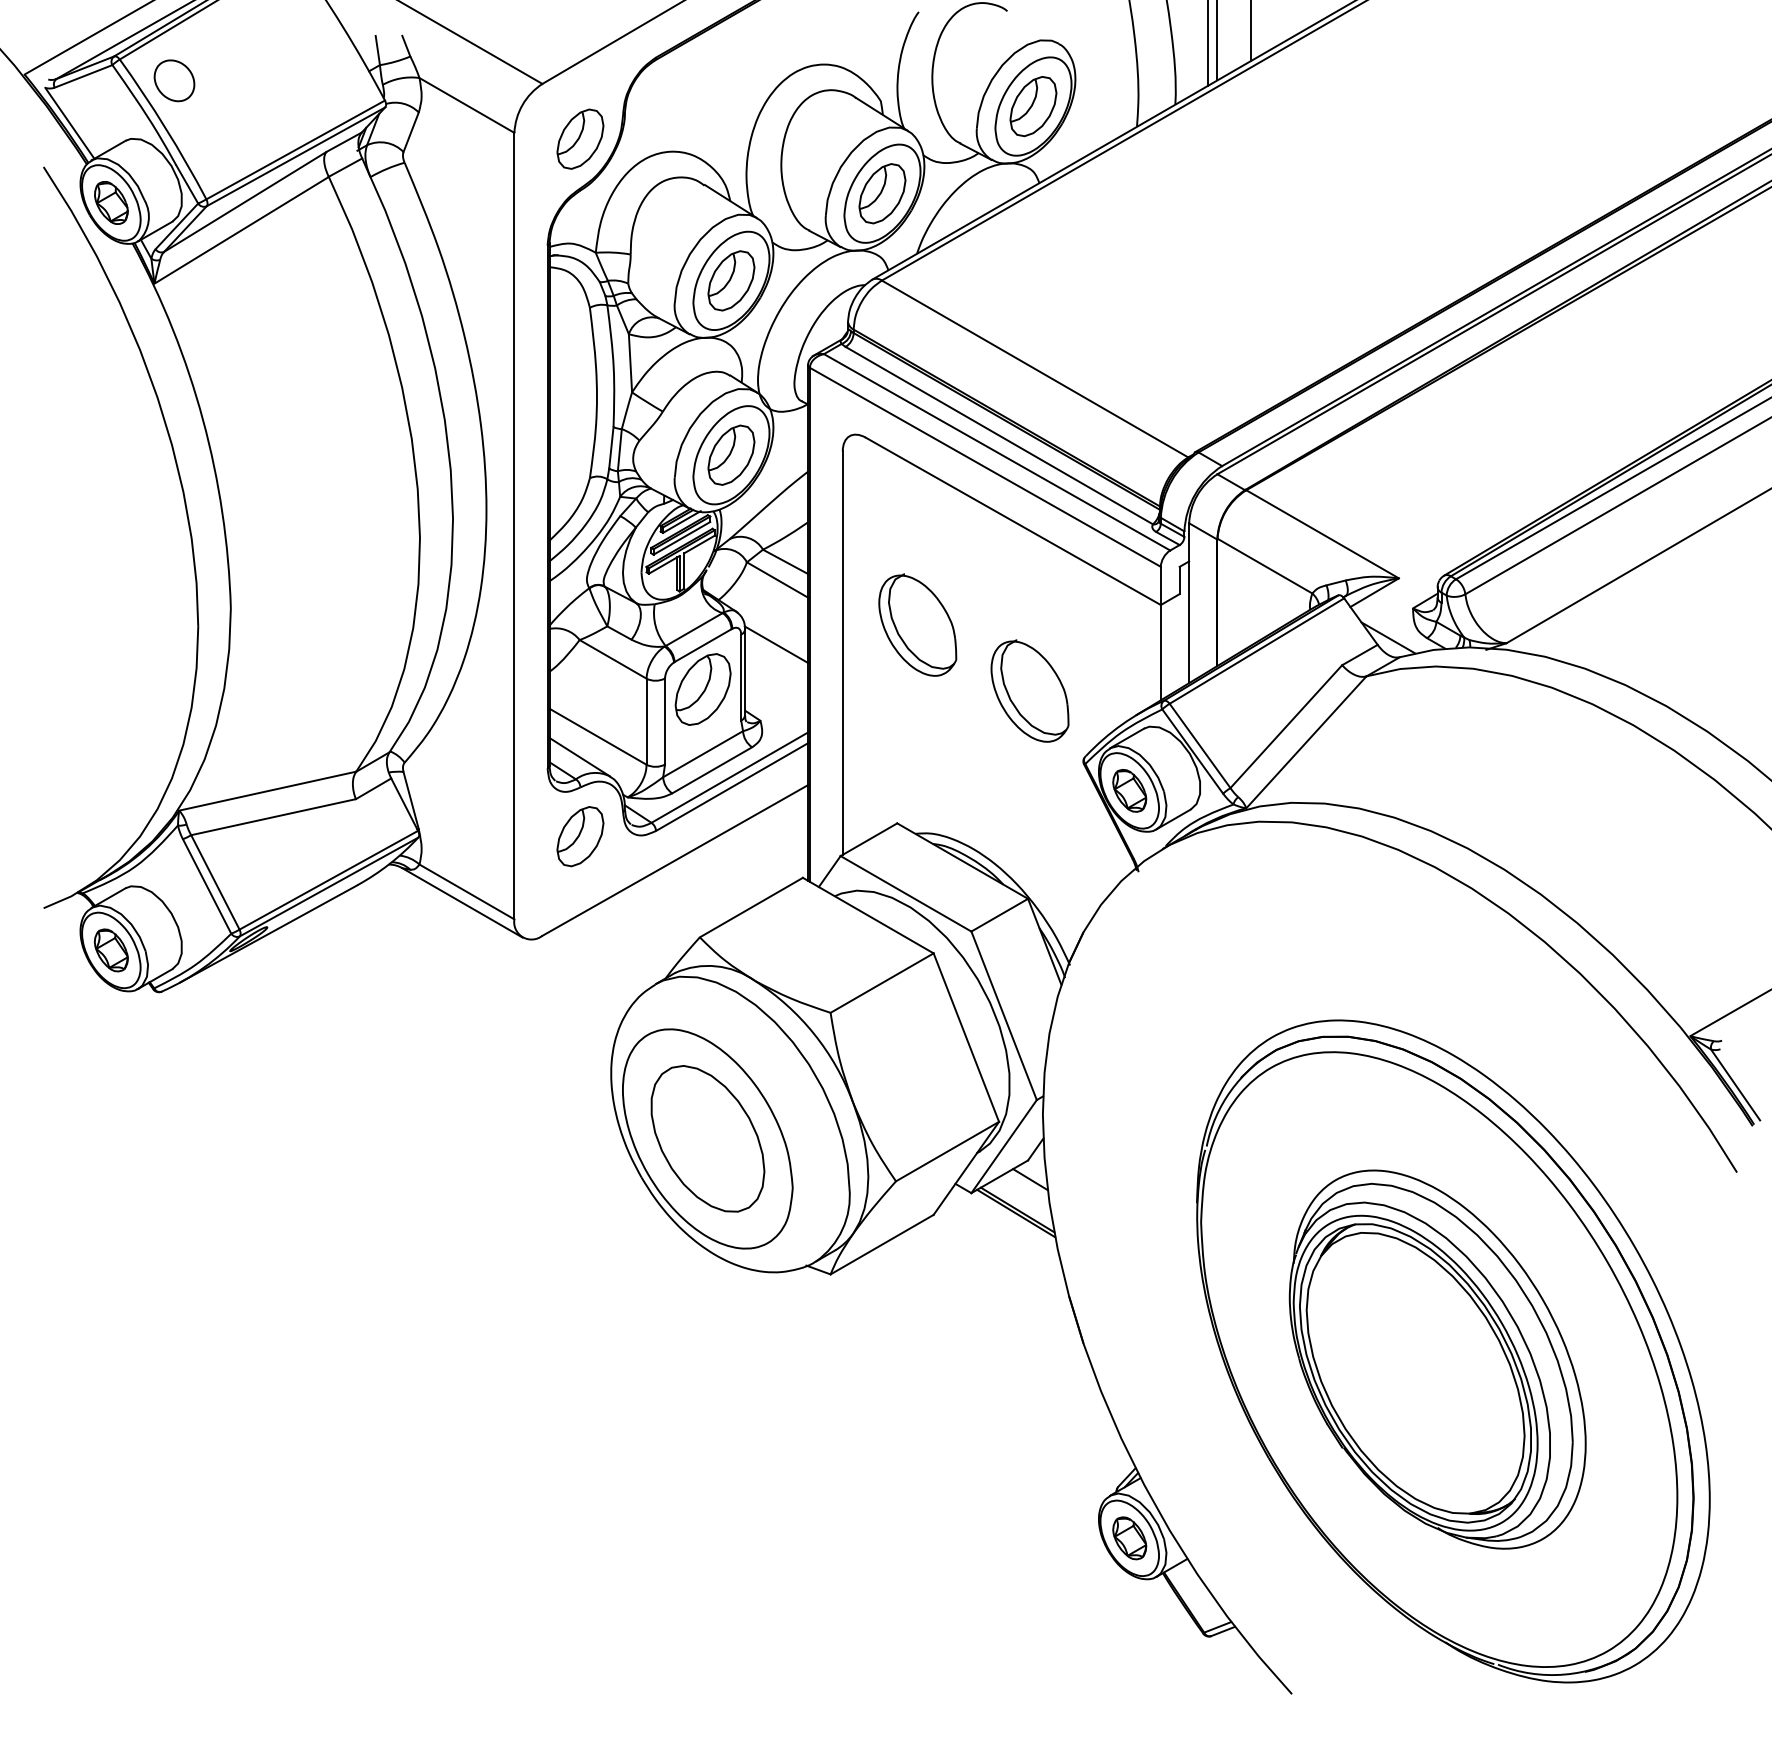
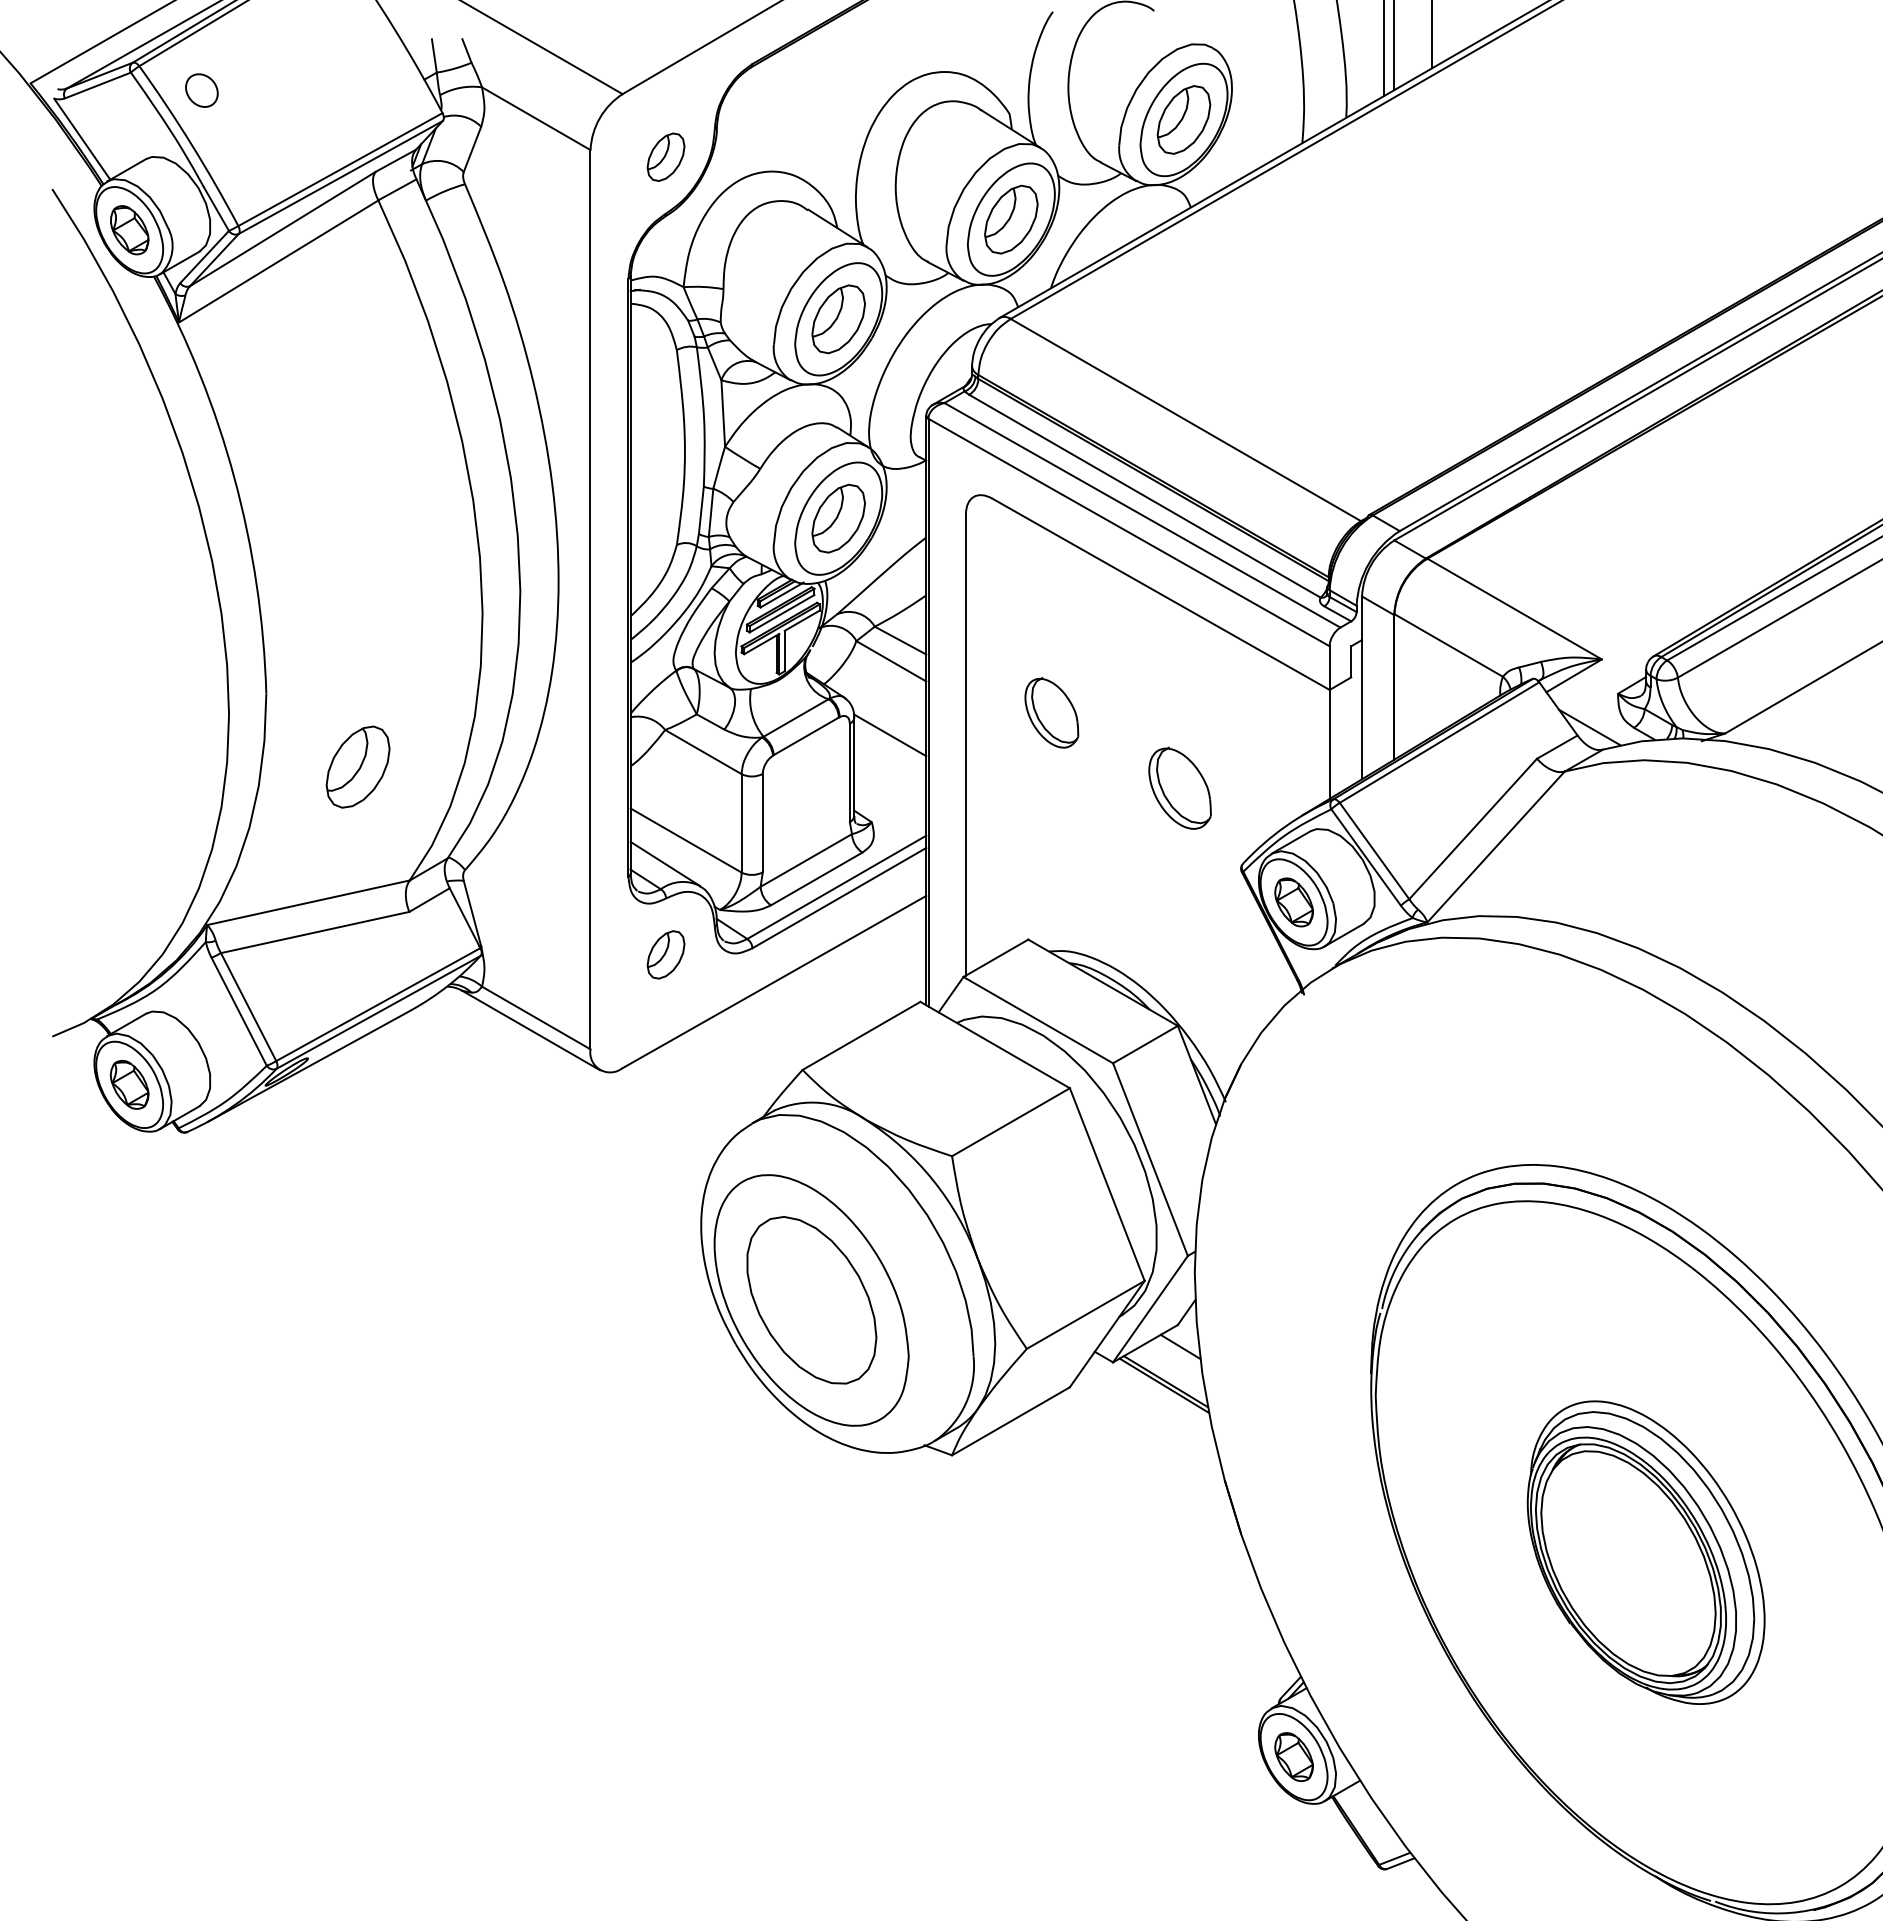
part: (174, 80) -> (201, 90), size x0.7
part: (580, 138) -> (666, 156), size x0.7
part: (917, 624) -> (1051, 712), size x0.6
part: (702, 689) -> (357, 767), moved
part: (1029, 690) -> (1179, 787), size x0.7
part: (580, 836) -> (666, 954), size x0.7
part: (1437, 1359) -> (1645, 1552), size x0.7

